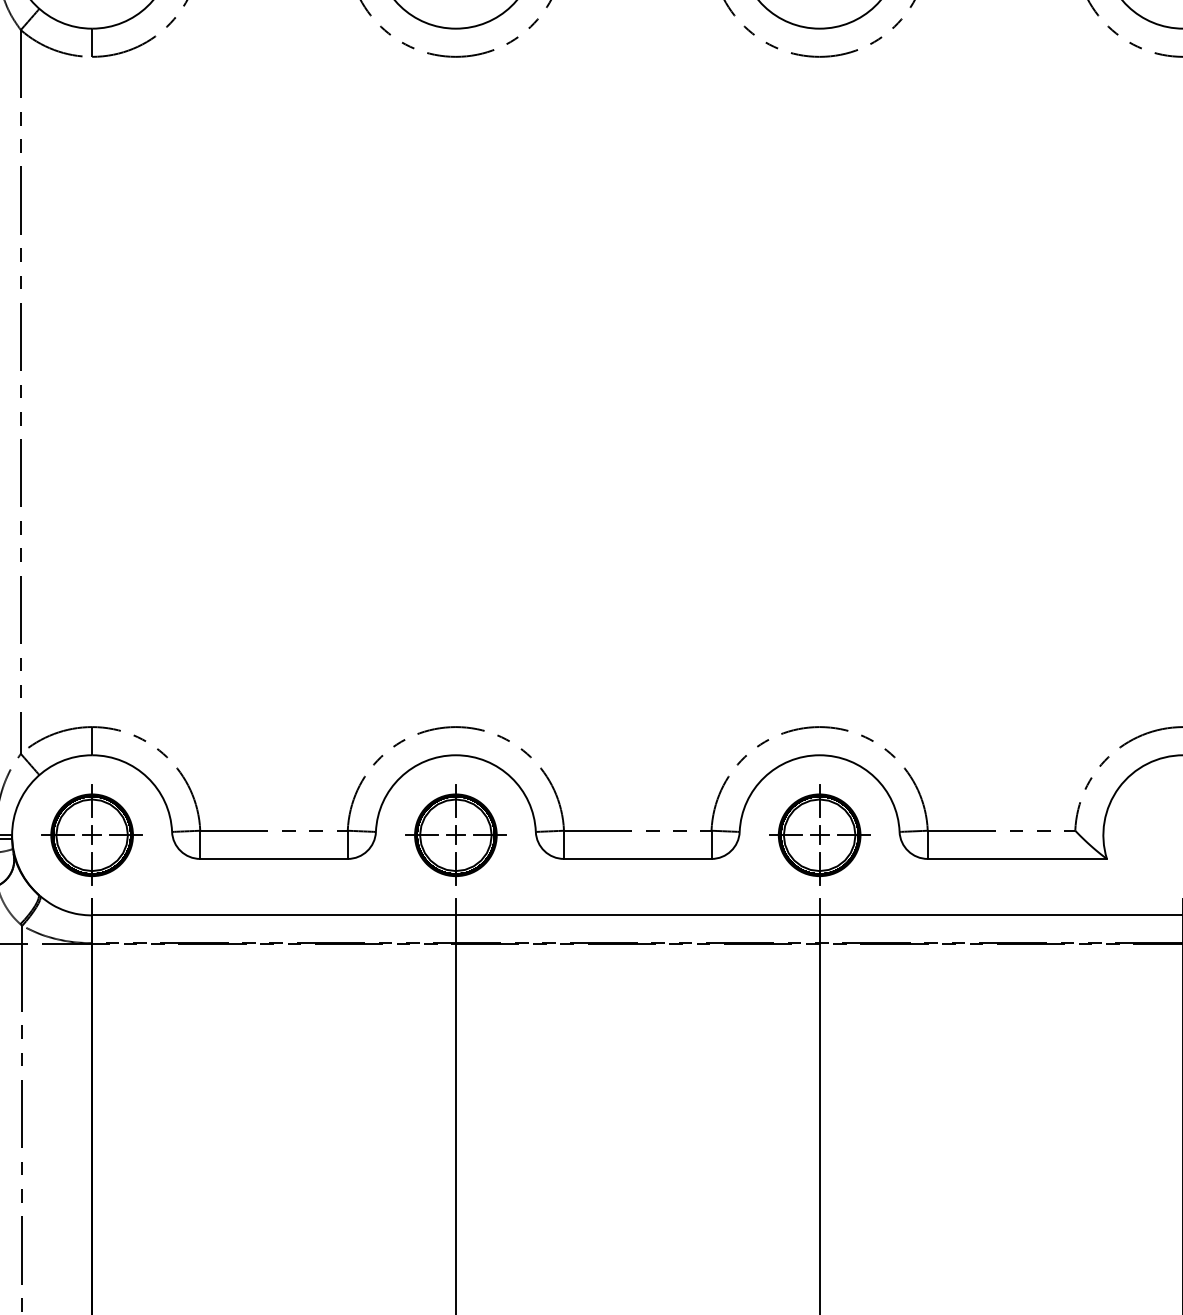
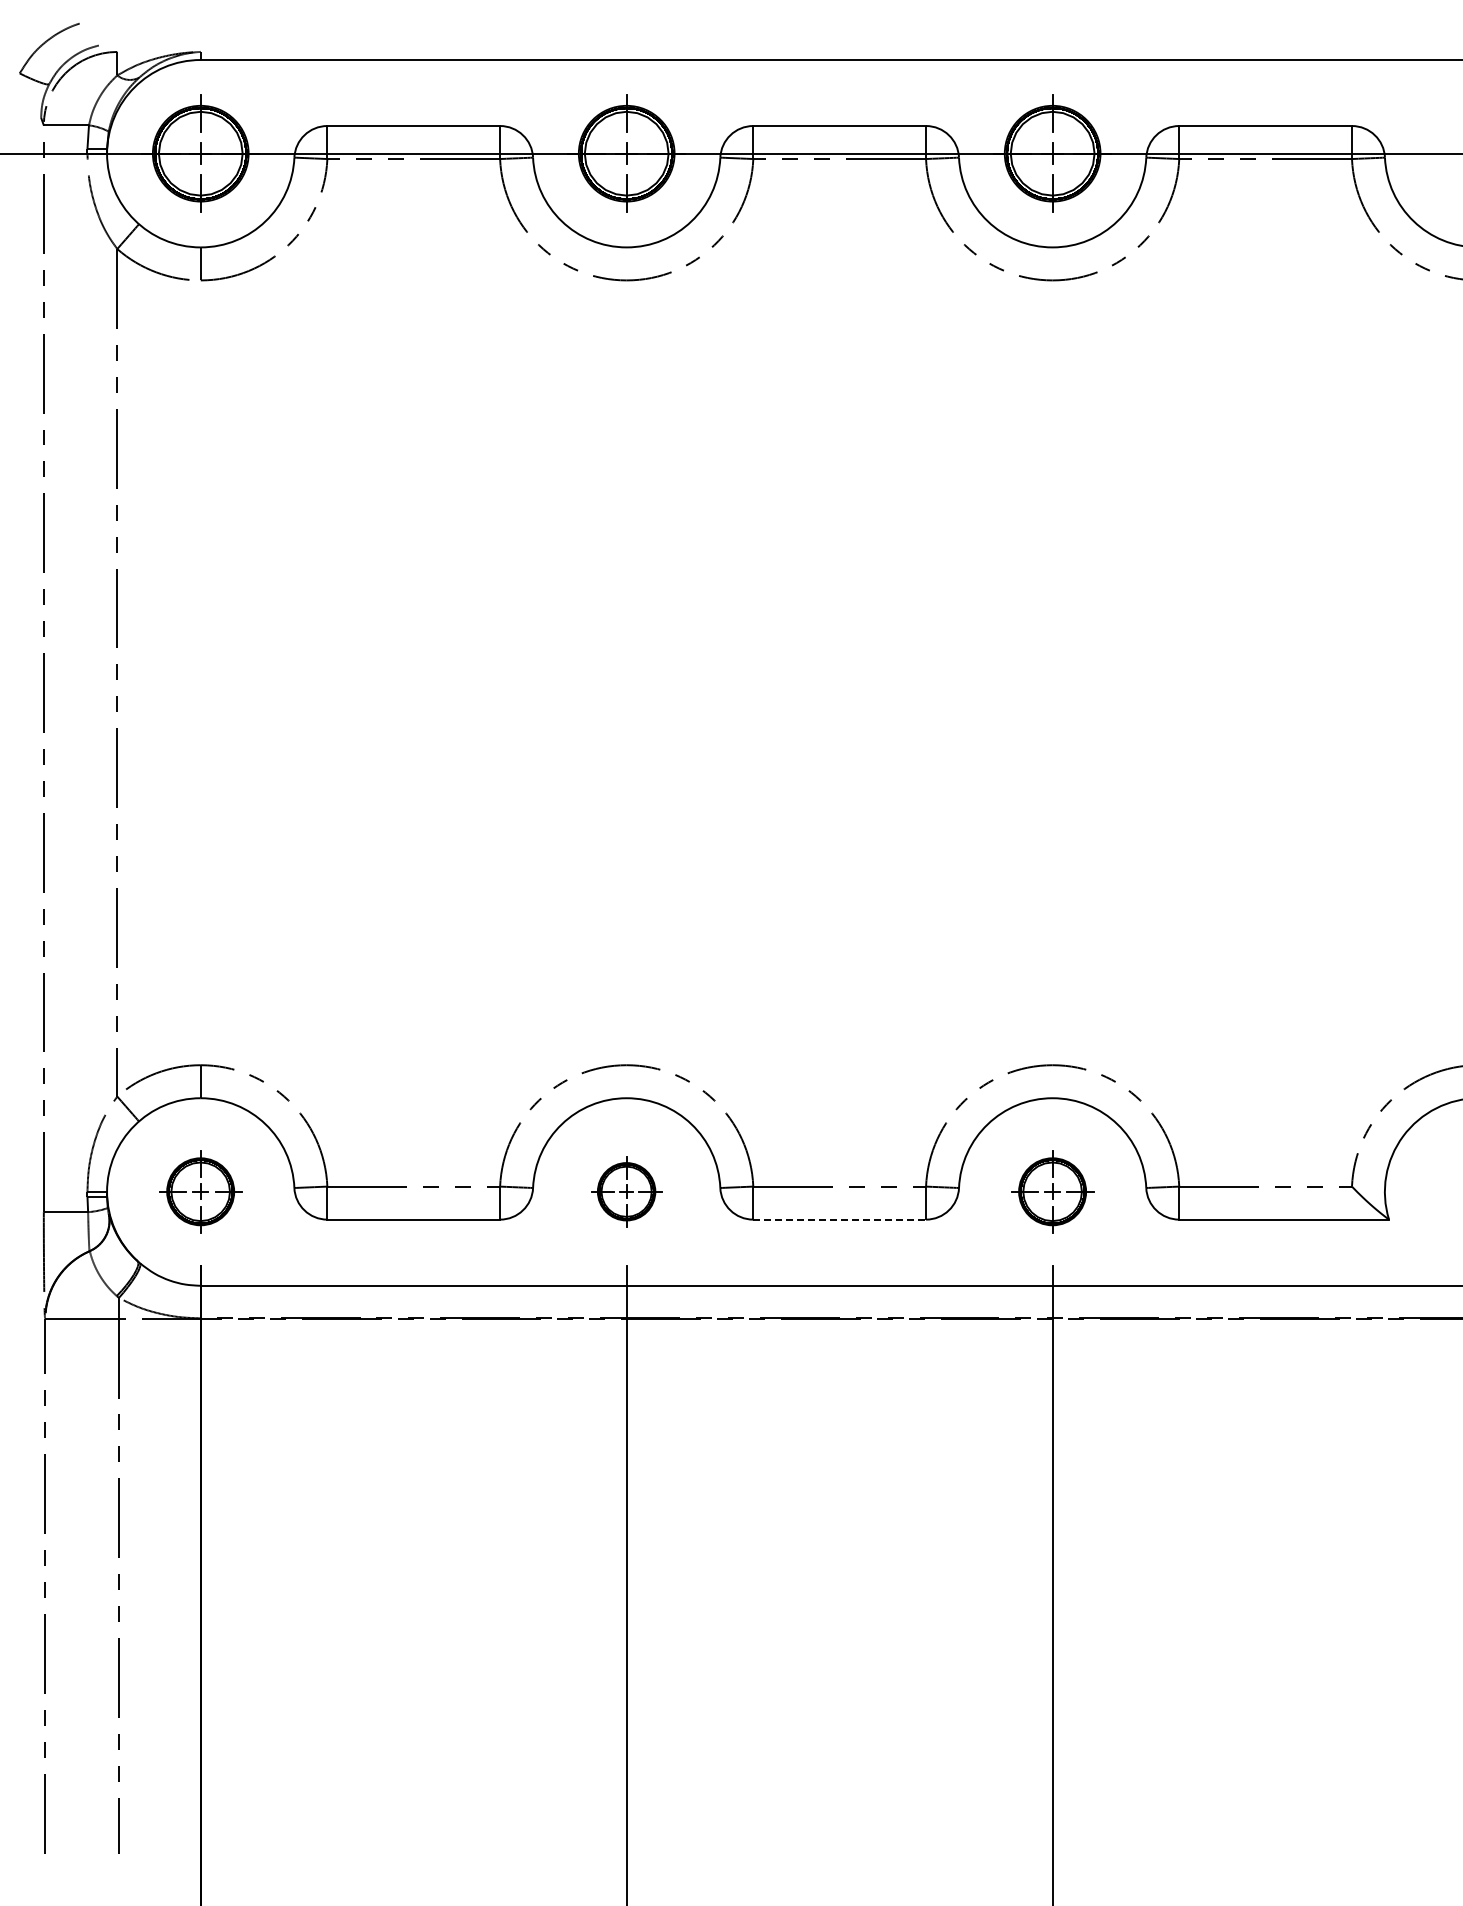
part: (91, 834) -> (200, 1191), size x0.7
part: (455, 834) -> (626, 1191), size x0.6
part: (819, 834) -> (1052, 1191), size x0.7
line: (638, 858) -> (840, 1219), solid -> dashed

